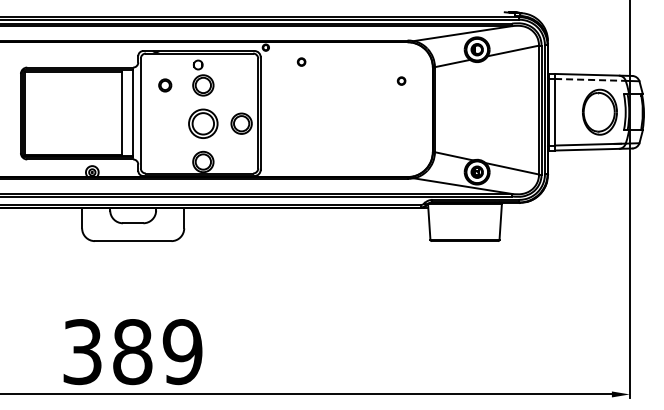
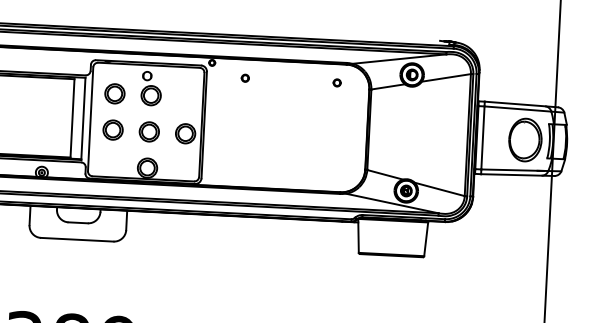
line: (590, 79) -> (518, 108), dashed -> solid
part: (401, 80) -> (337, 82), moved
part: (165, 85) -> (115, 93), size x1.67
part: (165, 123) -> (113, 129), added
part: (203, 123) -> (149, 131), size x0.71

